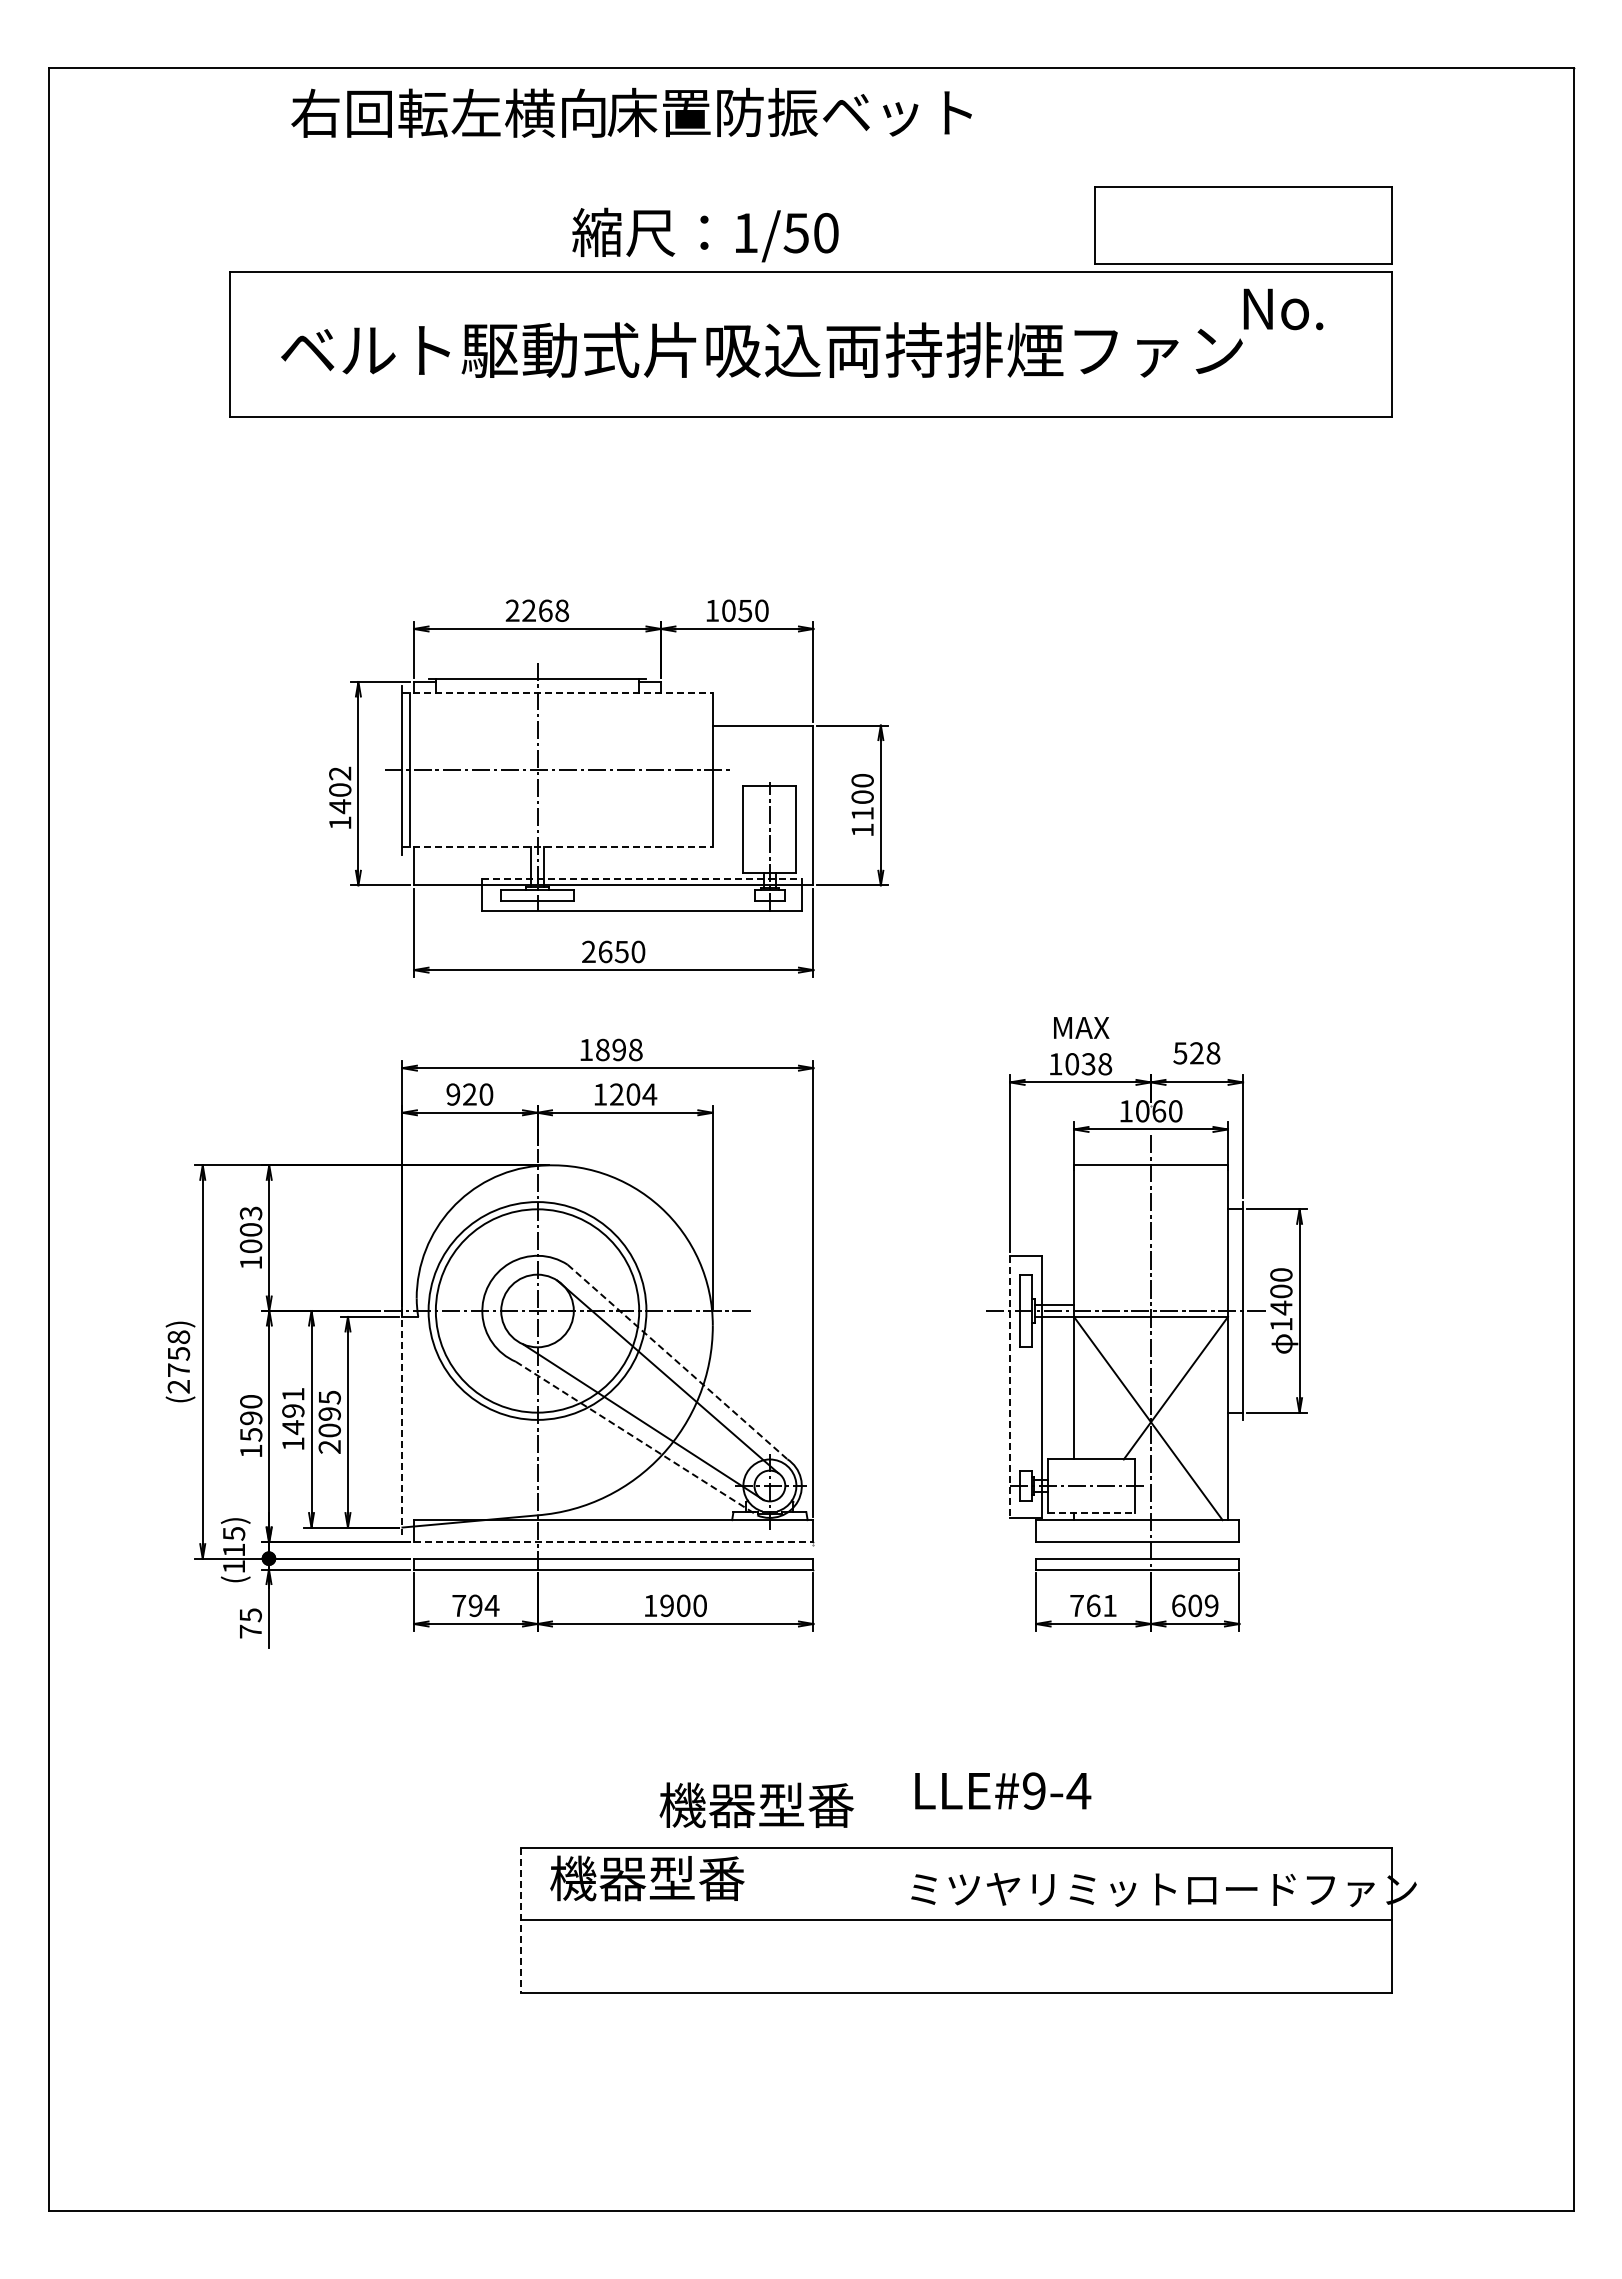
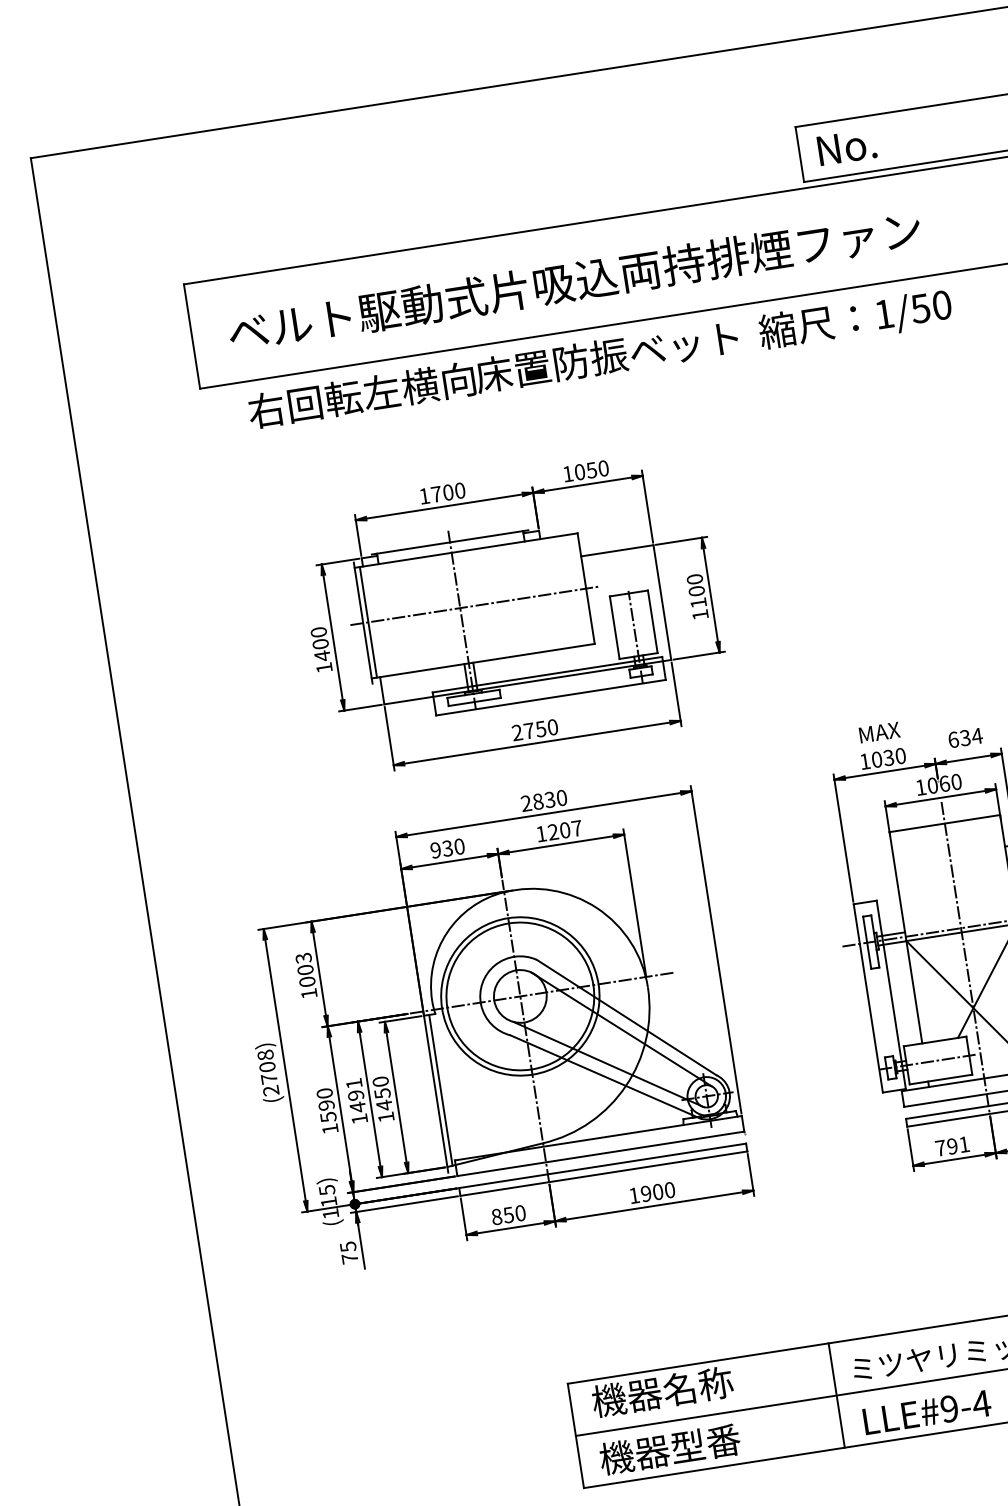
text: (631, 112) -> (493, 374), moved
text: (705, 234) -> (855, 319), moved
text: (1283, 309) -> (847, 147), moved
text: (537, 610) -> (442, 493), 2268 -> 1700
line: (558, 693) -> (466, 550), dashed -> solid
text: (340, 773) -> (319, 632), 1402 -> 1400
line: (558, 847) -> (483, 661), dashed -> solid
line: (642, 879) -> (547, 674), dashed -> solid
text: (605, 951) -> (529, 730), 2650 -> 2750
text: (610, 1049) -> (543, 800), 1898 -> 2830
text: (1196, 1053) -> (965, 738), 528 -> 634
text: (1105, 1064) -> (900, 756), 1038 -> 1030
text: (469, 1094) -> (447, 848), 920 -> 930
text: (649, 1094) -> (576, 828), 1204 -> 1207
text: (178, 1353) -> (267, 1066), (2758) -> (2708)
line: (677, 1362) -> (626, 1017), dashed -> solid
line: (1010, 1387) -> (868, 998), dashed -> solid
text: (329, 1421) -> (383, 1098), 2095 -> 1450
line: (409, 1421) -> (440, 1090), added
line: (402, 1422) -> (435, 1091), dashed -> solid
line: (637, 1438) -> (606, 1076), dashed -> solid
line: (1091, 1512) -> (940, 1079), dashed -> solid
line: (613, 1541) -> (600, 1153), dashed -> solid
text: (475, 1605) -> (508, 1214), 794 -> 850
text: (1093, 1605) -> (952, 1146), 761 -> 791
text: (1003, 1790) -> (927, 1411), moved
text: (756, 1804) -> (669, 1448), moved
text: (696, 1878) -> (697, 1386), 機器型番 -> 機器名称
line: (883, 1919) -> (836, 1395), added
line: (520, 1920) -> (575, 1436), dashed -> solid

